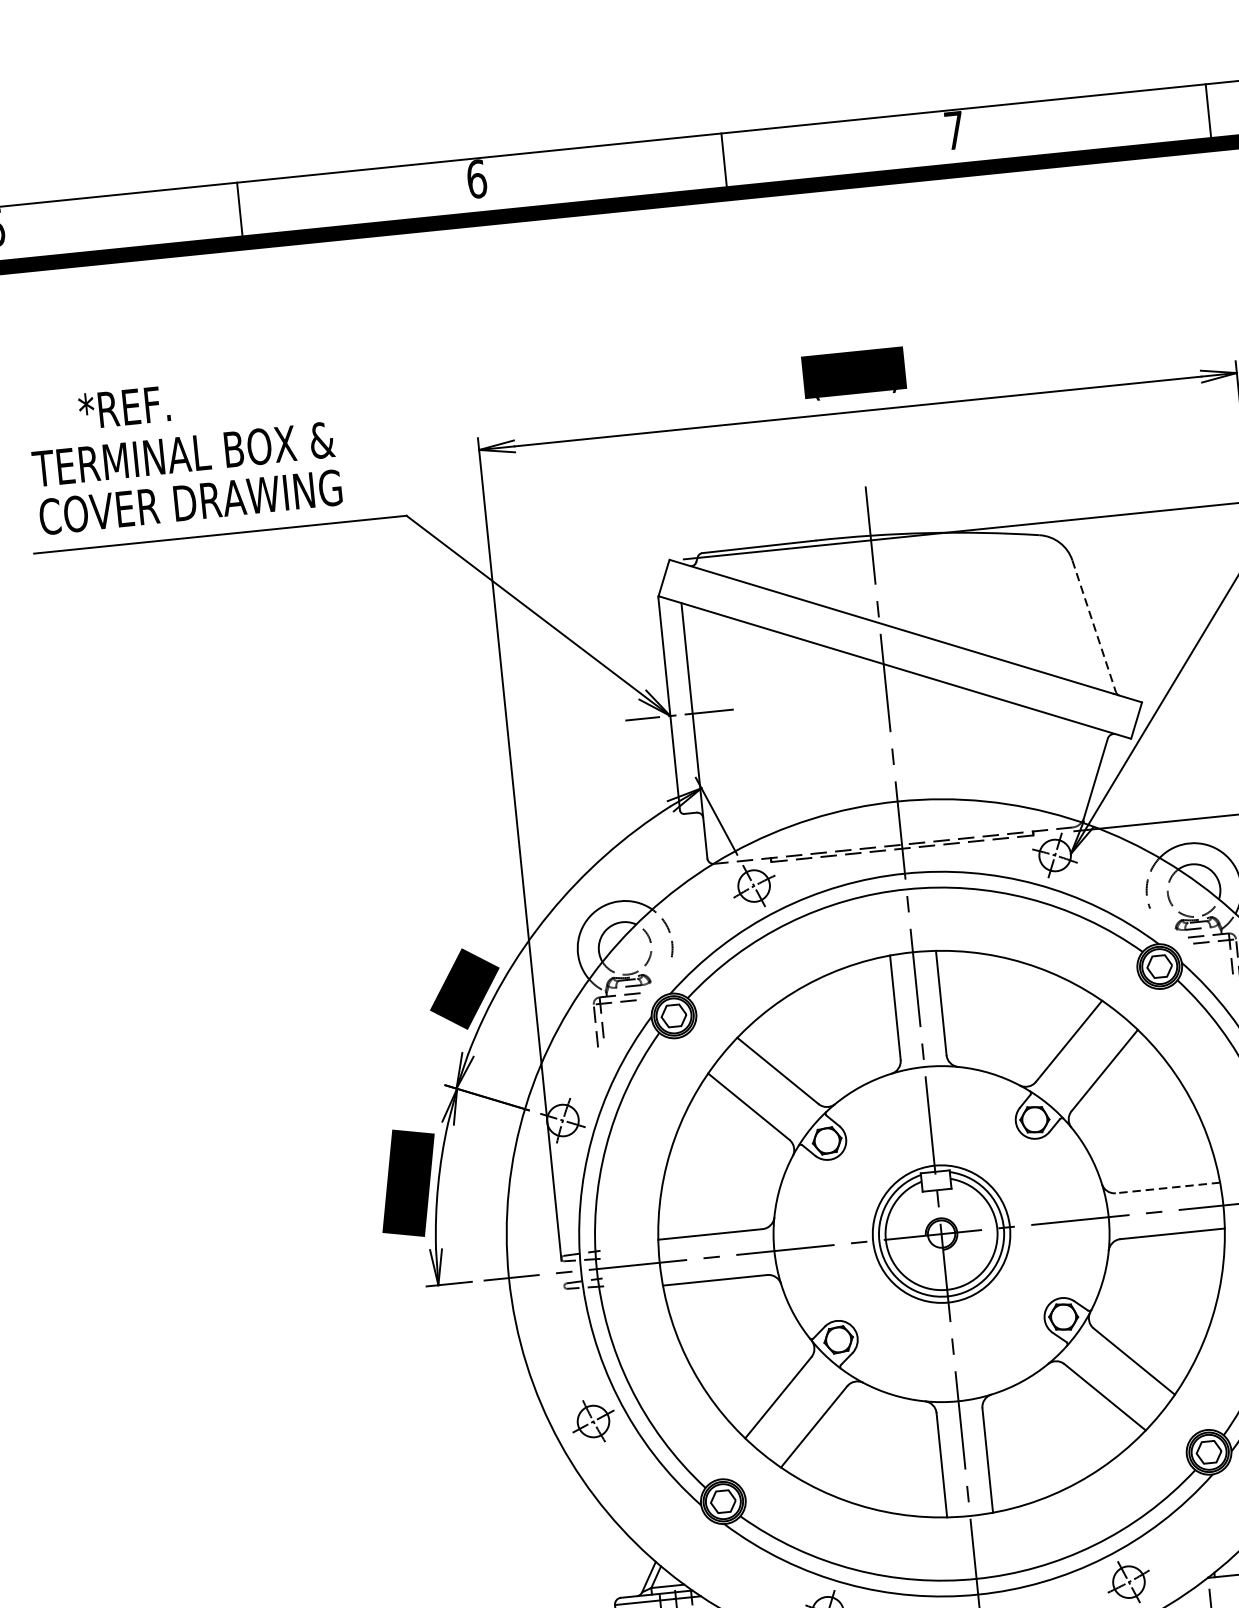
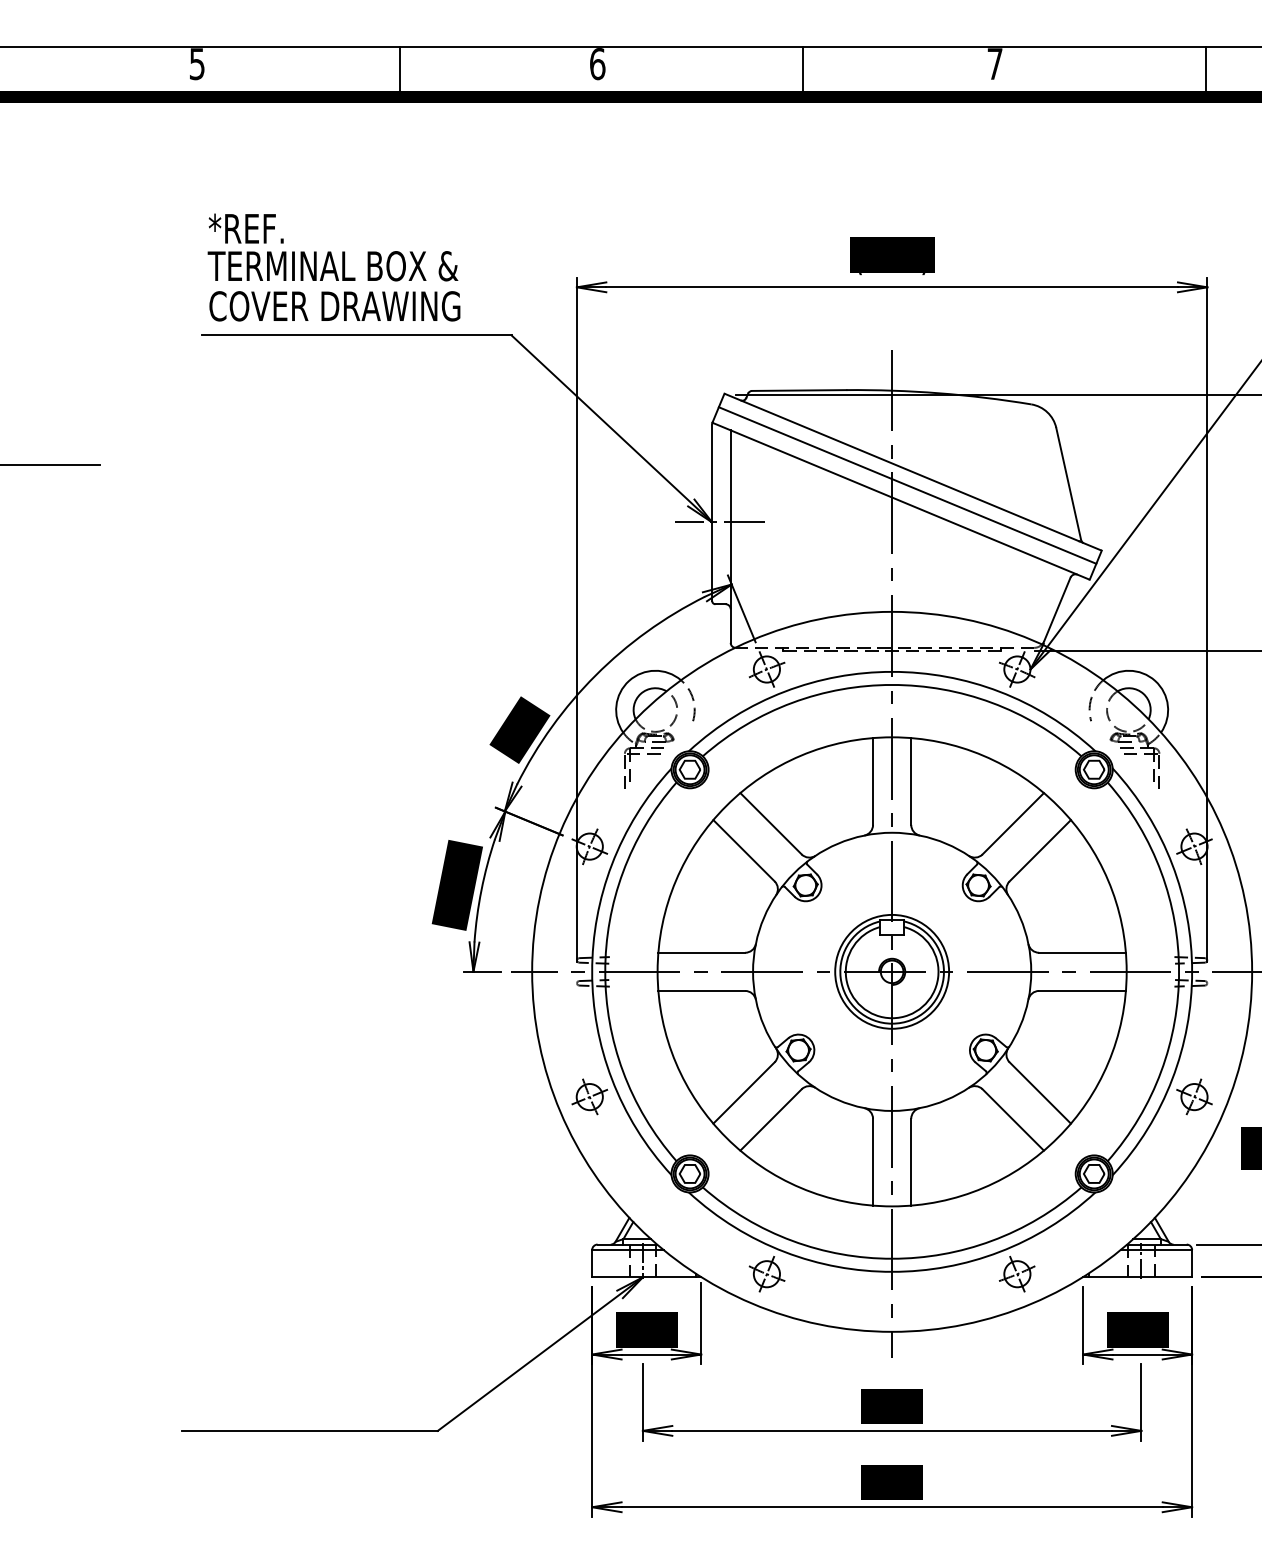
text: (123, 407) -> (245, 228), moved
line: (1093, 626) -> (1068, 484), dashed -> solid
line: (900, 647) -> (907, 485), added
line: (1167, 1187) -> (1082, 952), dashed -> solid

